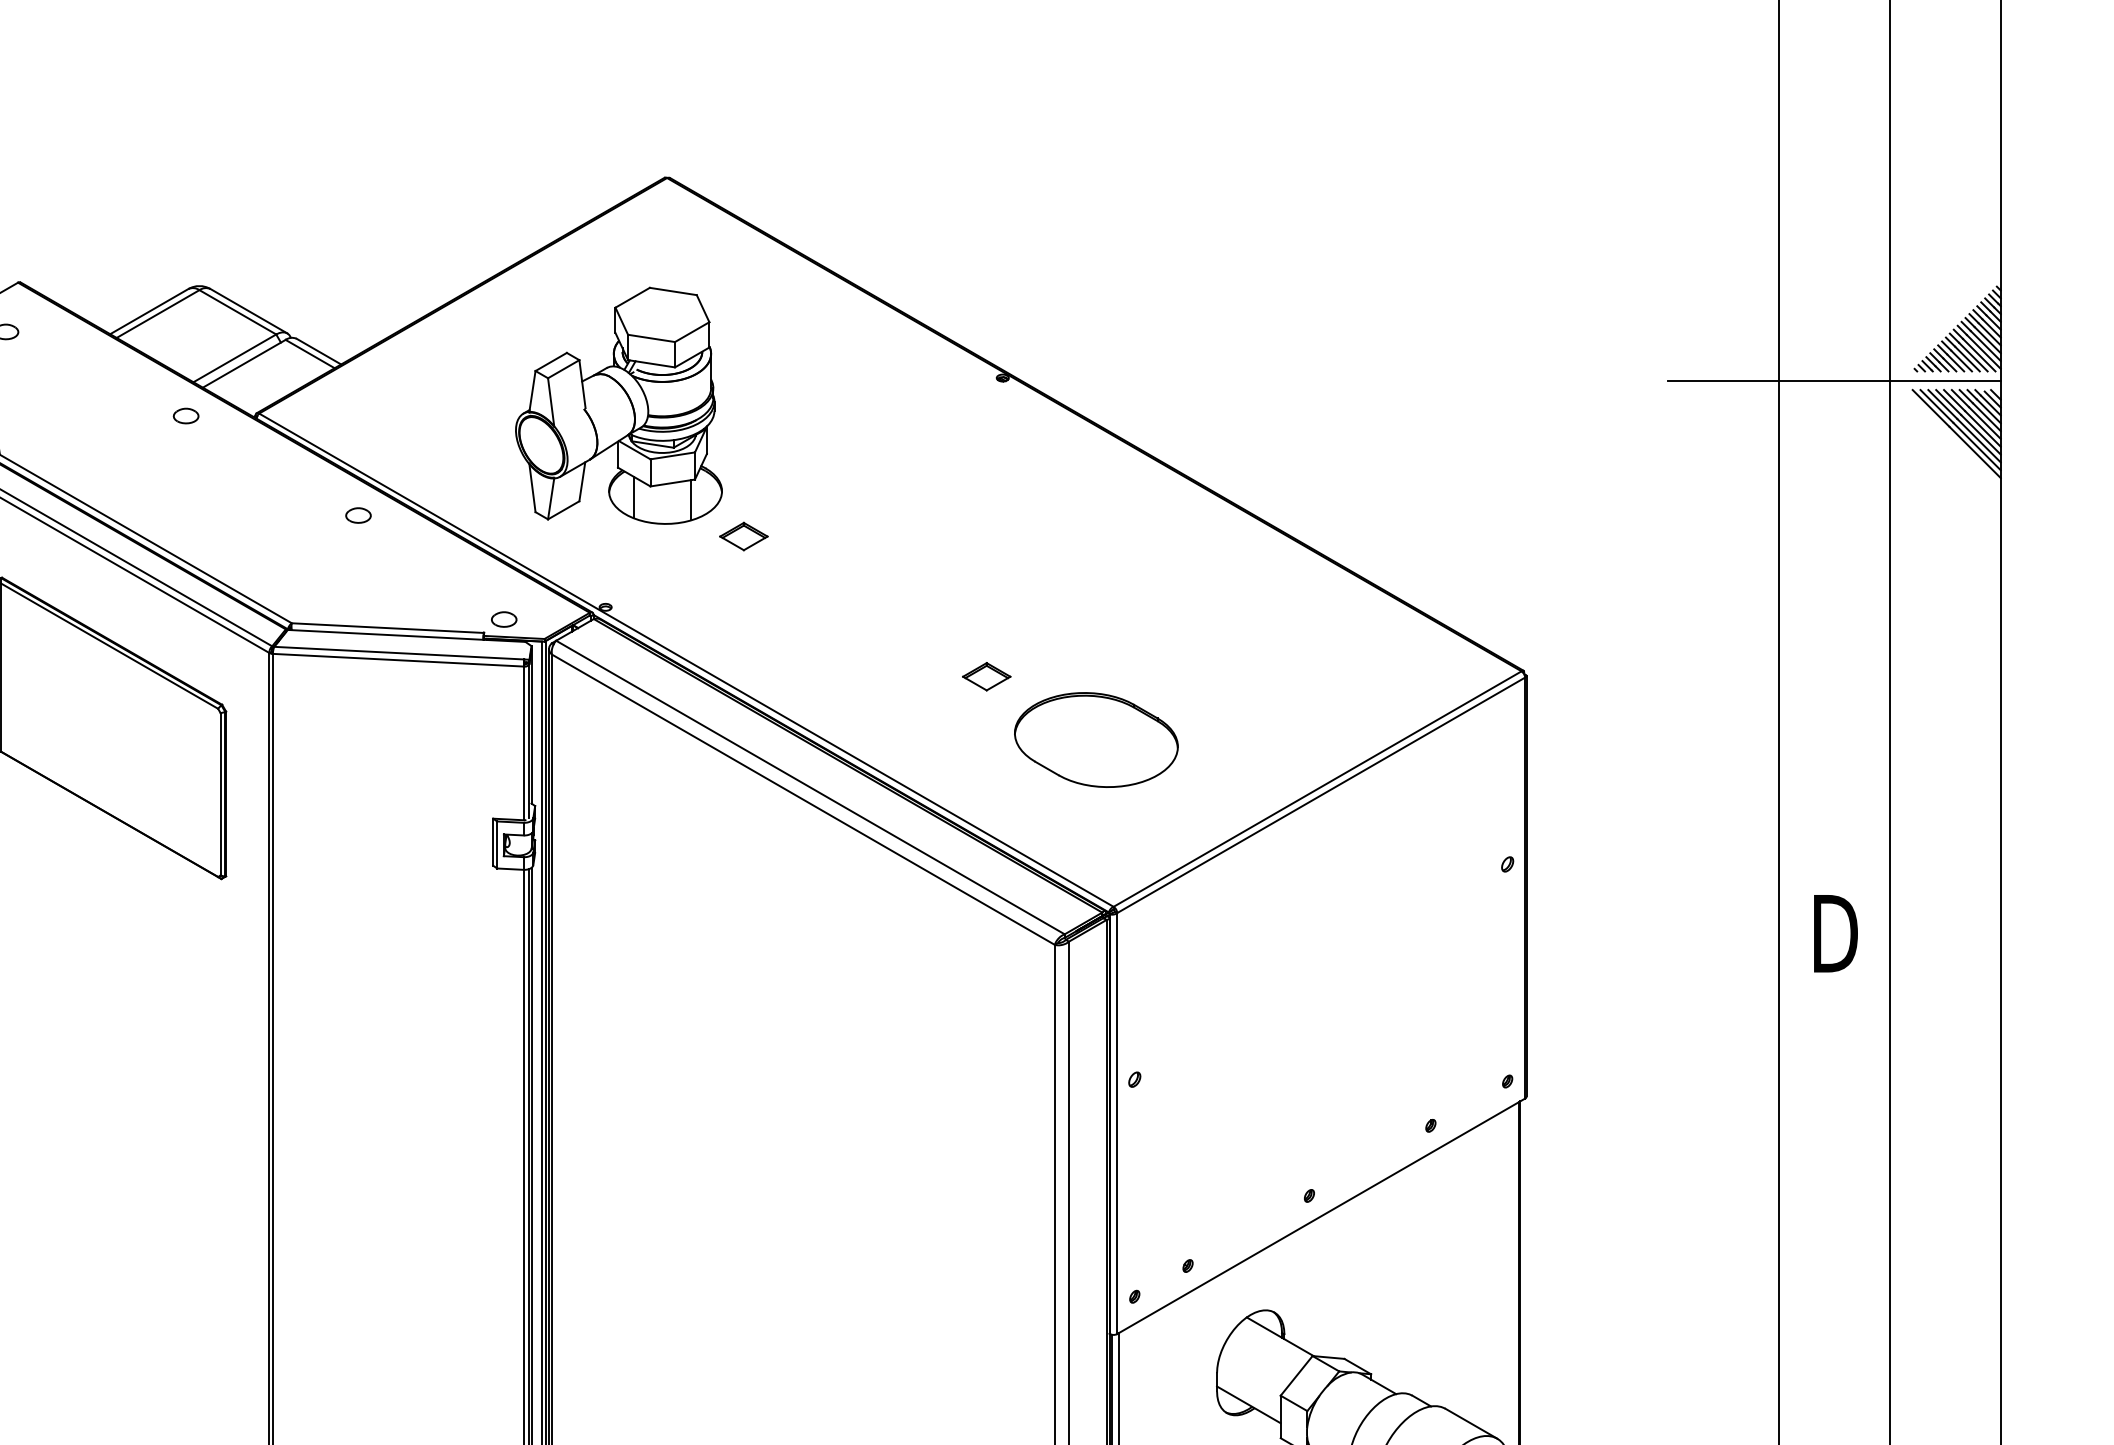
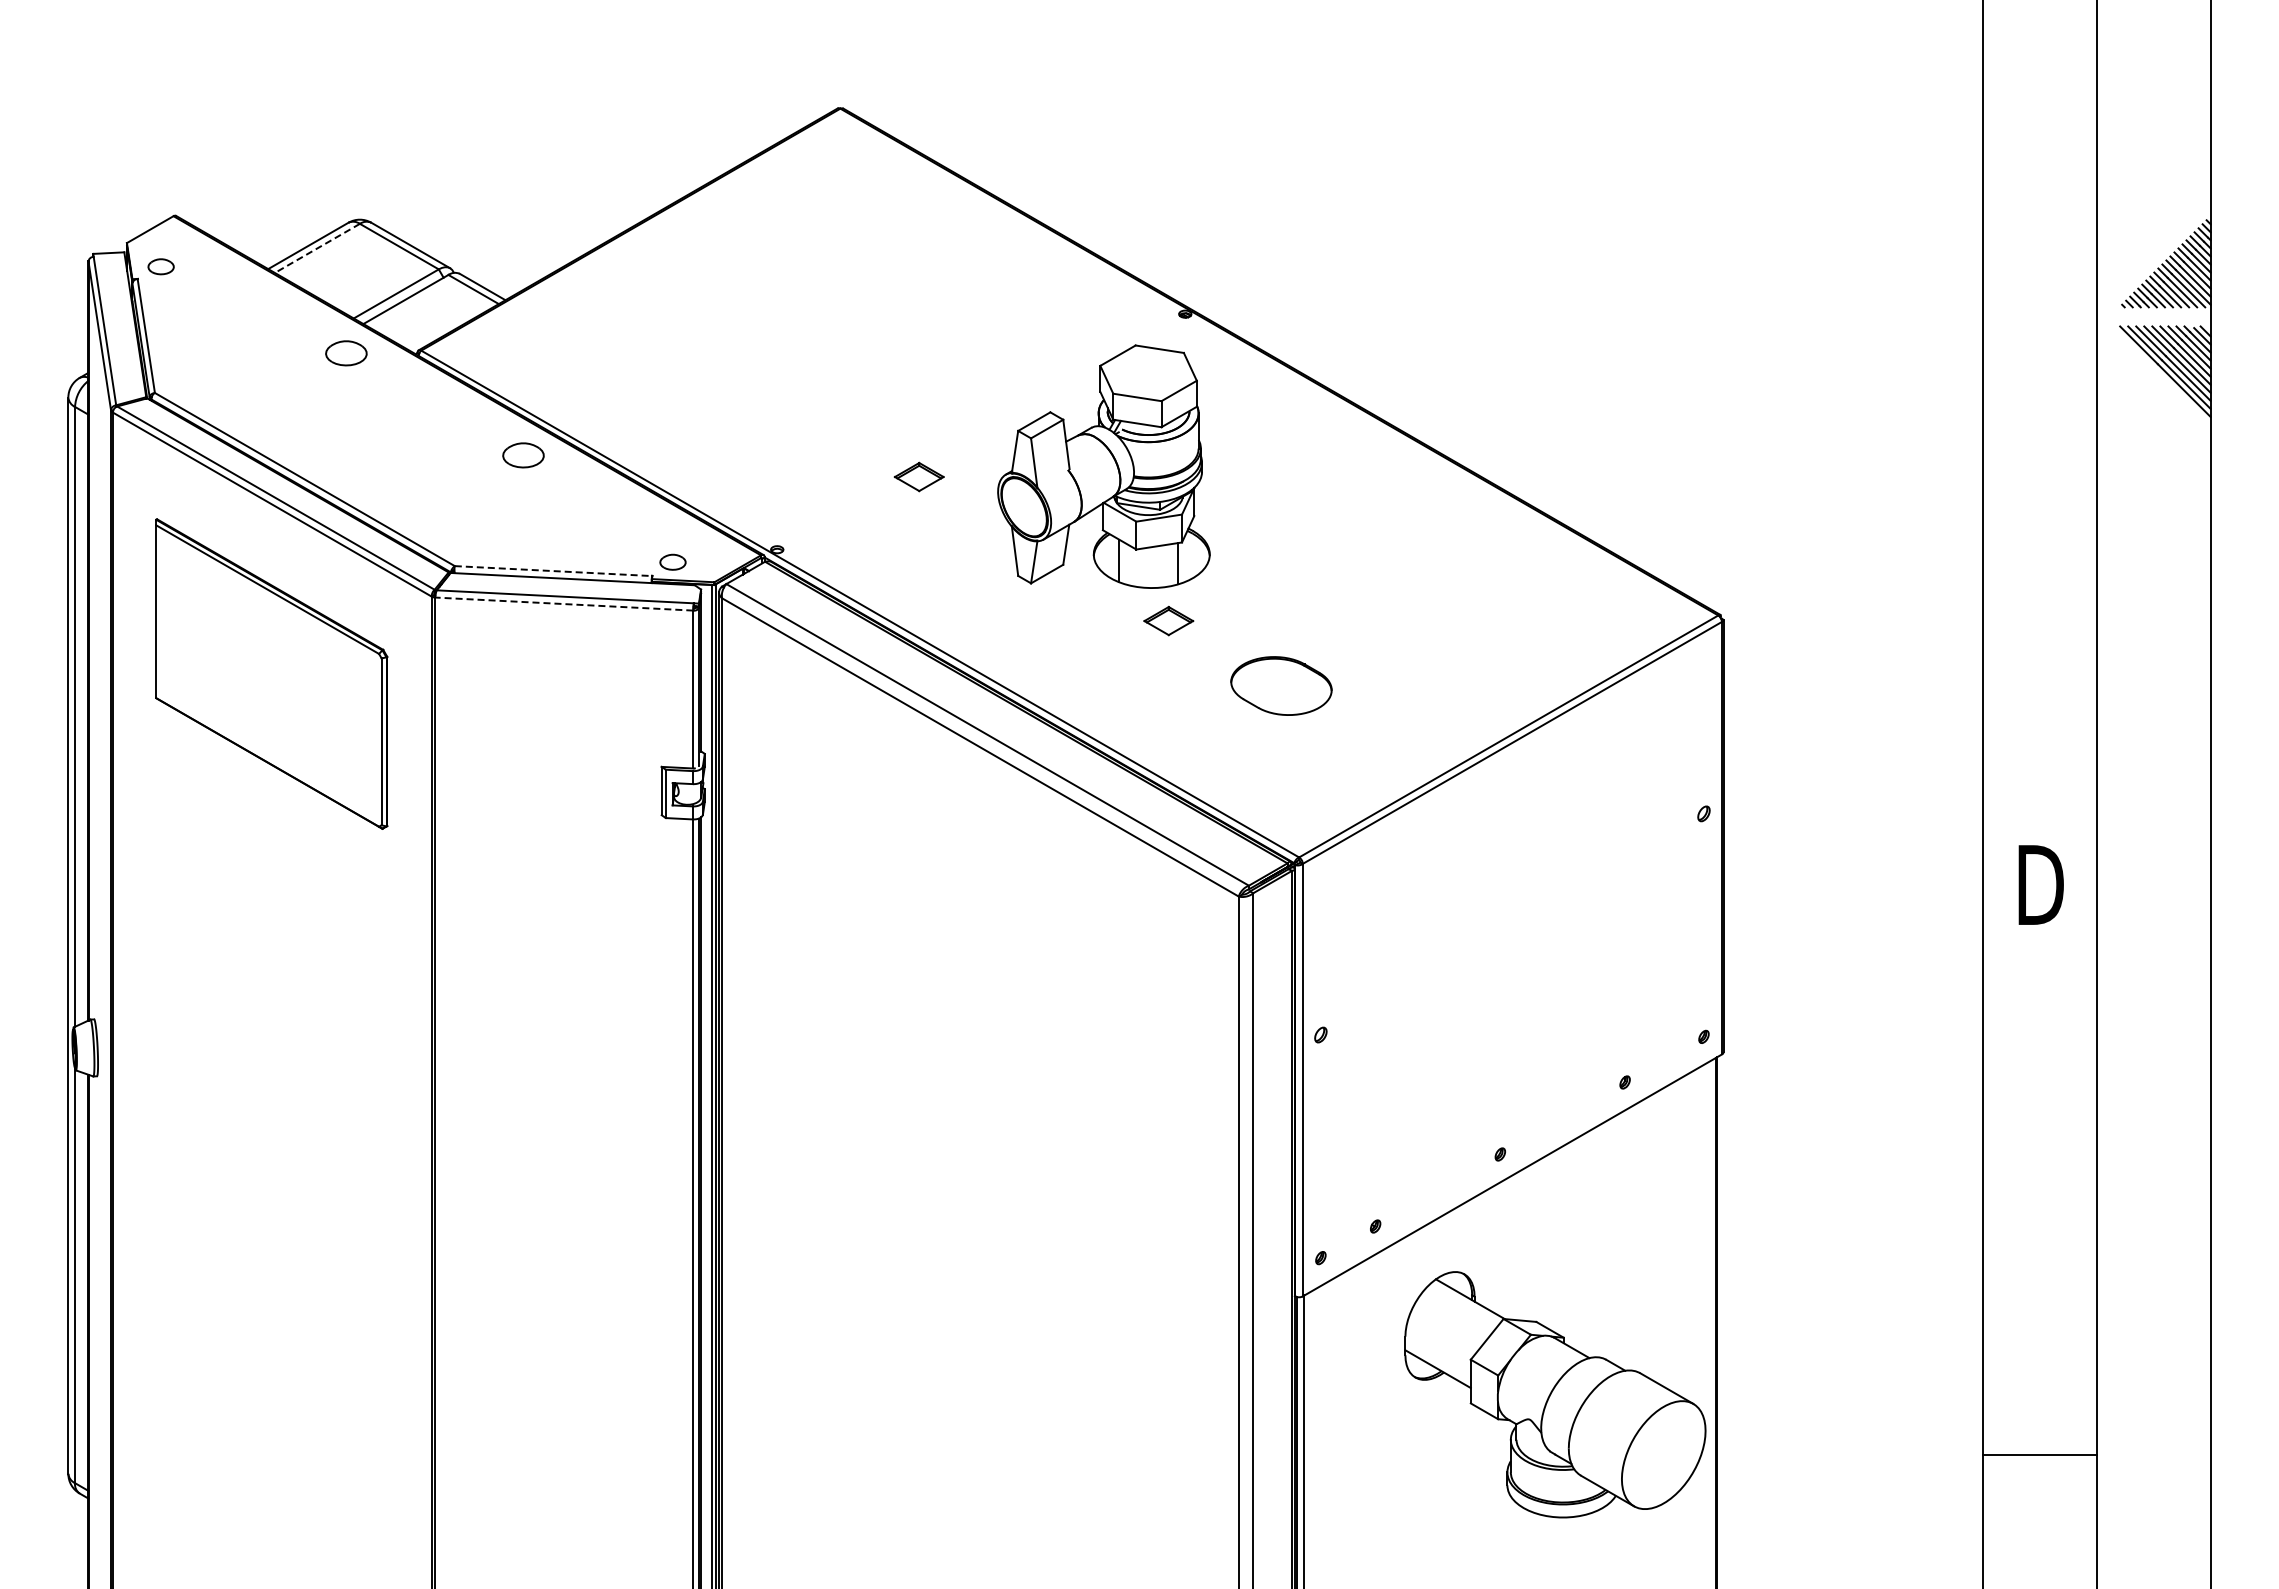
line: (157, 314) -> (316, 248), solid -> dashed
line: (1834, 380) -> (2039, 316), removed
part: (618, 405) -> (1103, 466), moved
part: (185, 415) -> (345, 352), size x1.6
part: (357, 515) -> (522, 455), size x1.6
line: (387, 628) -> (553, 571), solid -> dashed
line: (397, 660) -> (563, 604), solid -> dashed
part: (1096, 739) -> (1281, 685), size x0.6

